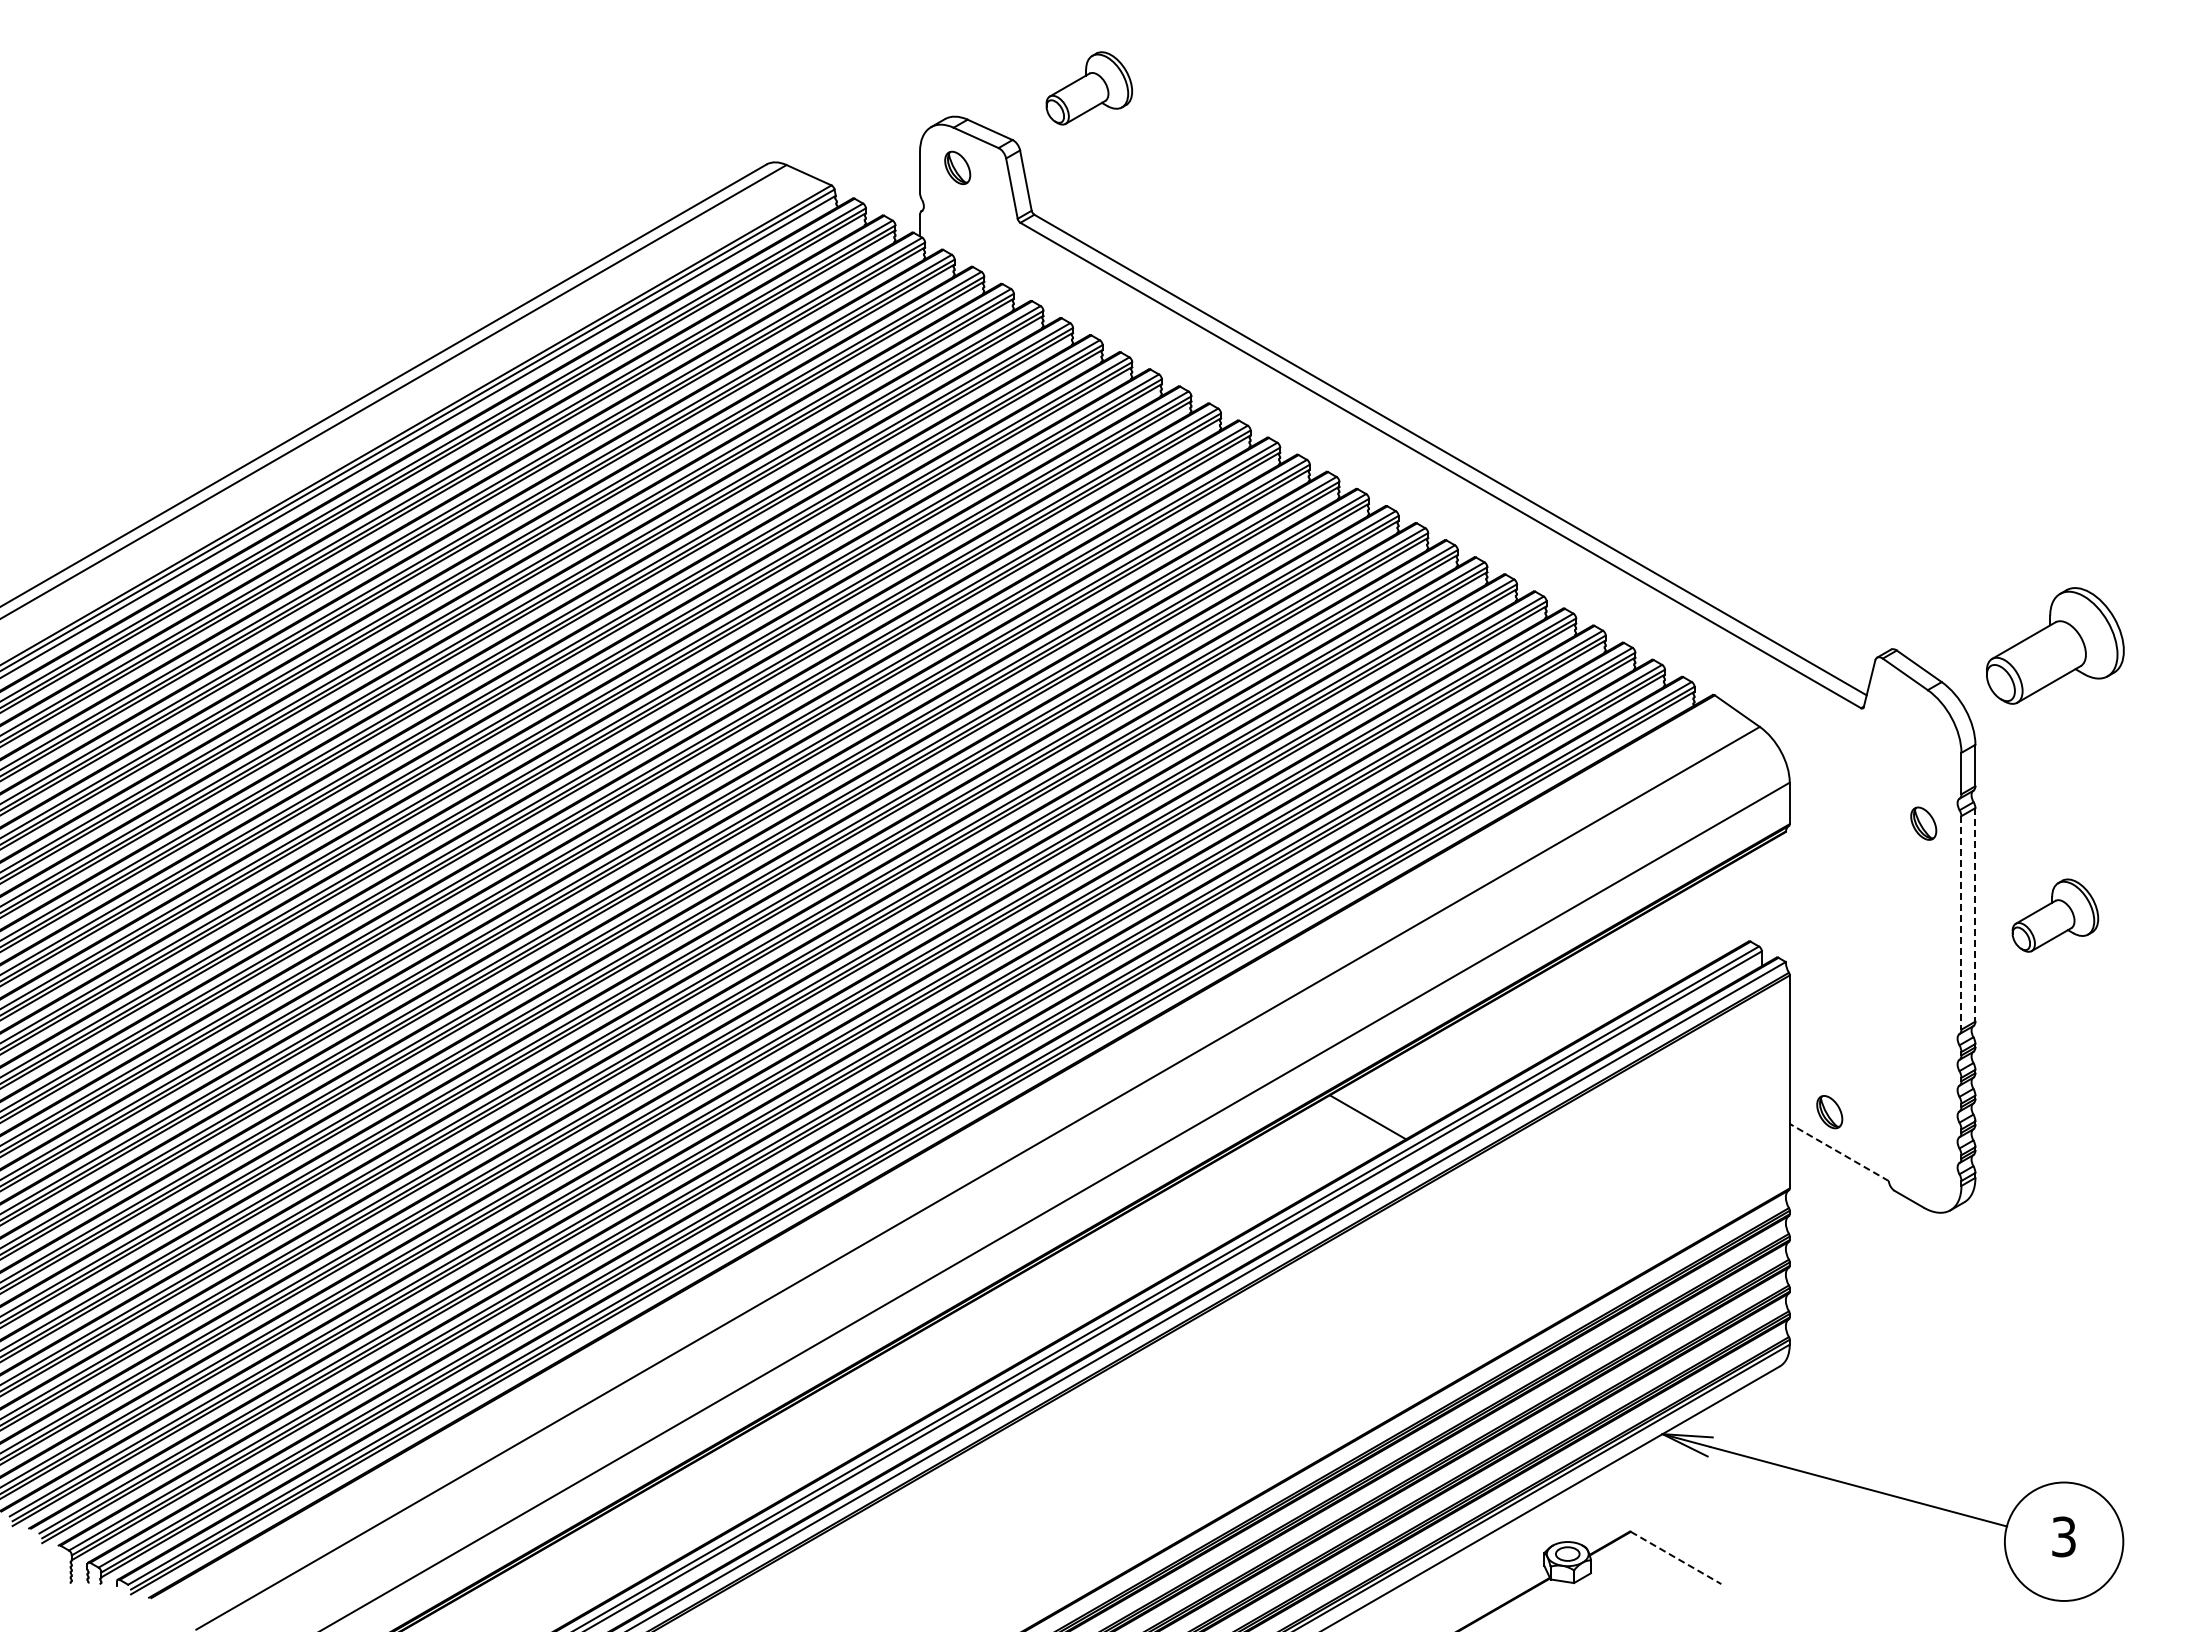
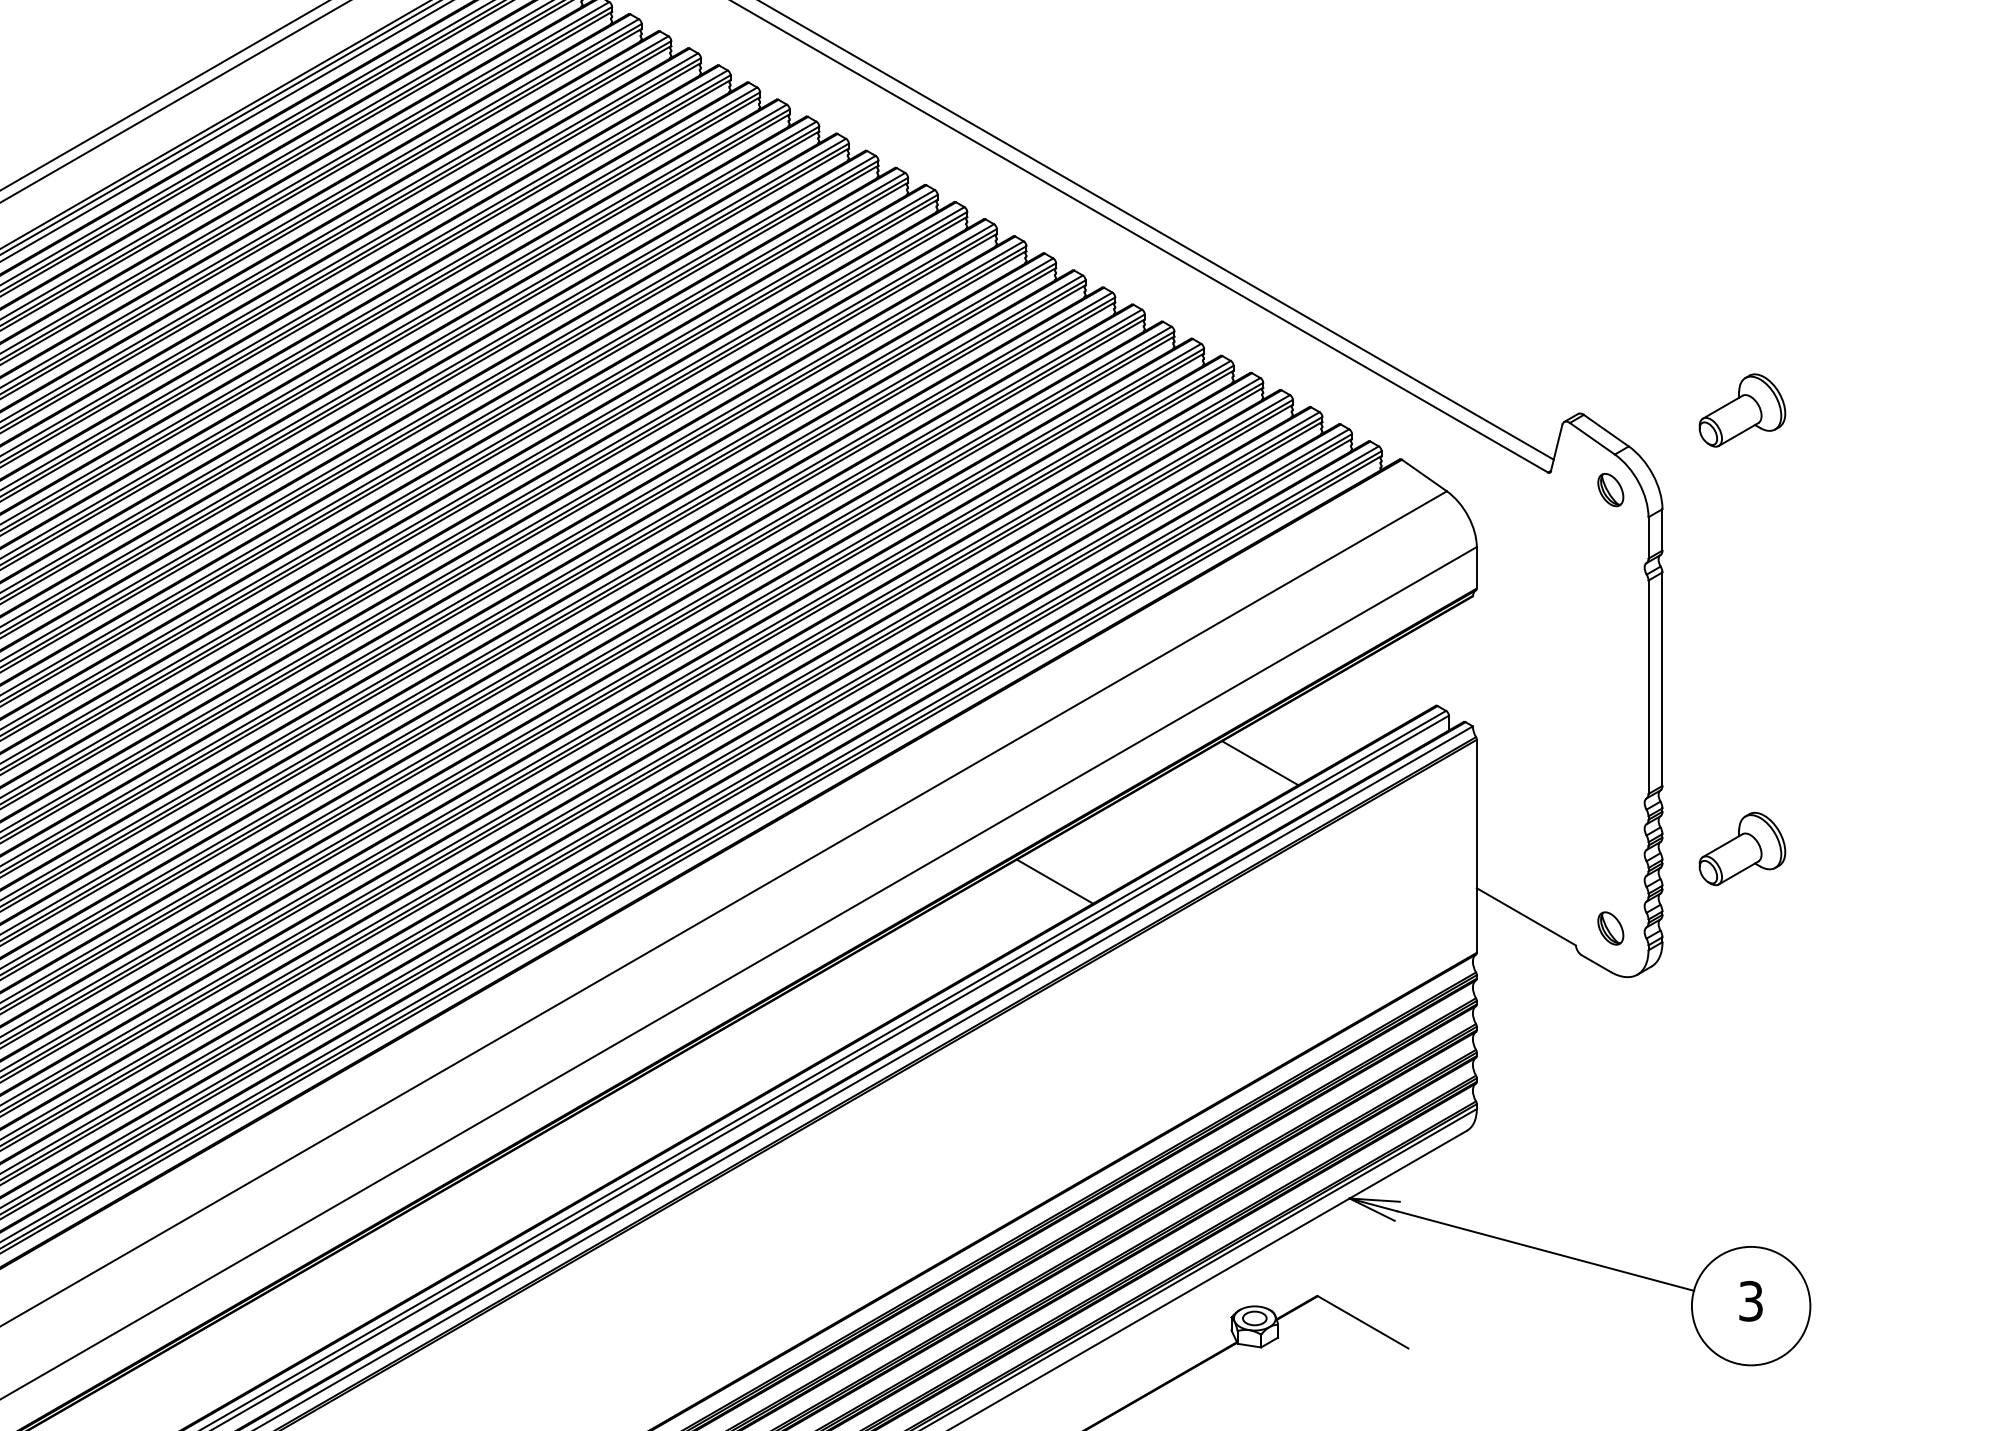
part: (2055, 646) -> (1742, 410), size x0.62
part: (1923, 823) -> (1610, 489), moved
line: (1975, 914) -> (1662, 678), dashed -> solid
part: (2055, 915) -> (1742, 848), moved
line: (1961, 922) -> (1648, 686), dashed -> solid
line: (1573, 998) -> (1260, 762), added
part: (1829, 1112) -> (1610, 928), moved
line: (1838, 1152) -> (1525, 916), dashed -> solid
line: (1676, 1558) -> (1363, 1322), dashed -> solid

